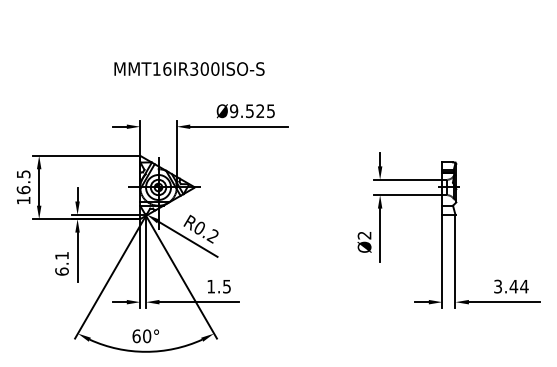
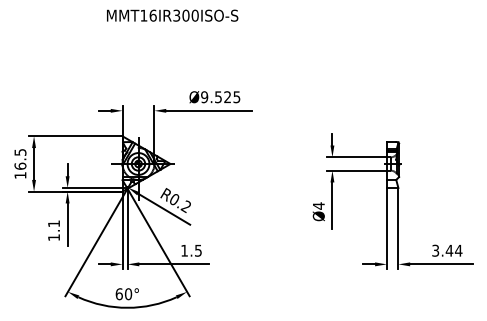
text: (189, 68) -> (172, 15), moved
text: (364, 235) -> (318, 206), Ø2 -> Ø4
text: (61, 271) -> (53, 237), 6.1 -> 1.1

